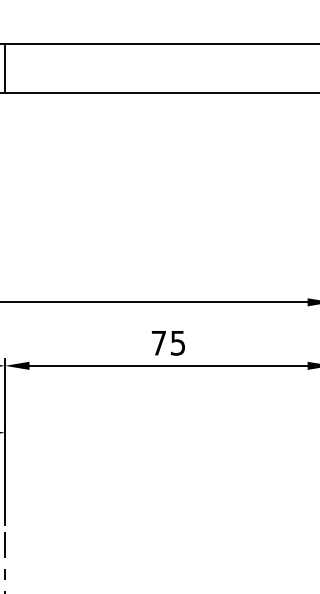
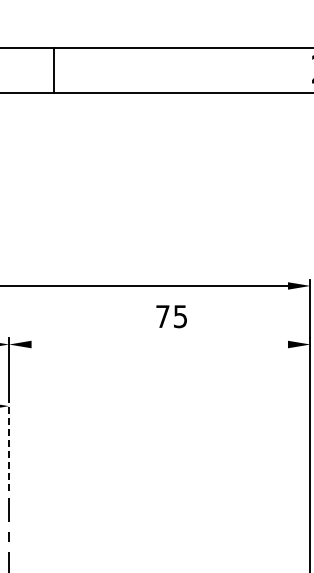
line: (5, 68) -> (54, 70), moved
text: (168, 343) -> (171, 316), moved
line: (168, 365) -> (159, 344), removed
line: (5, 475) -> (9, 445), solid -> dashed

